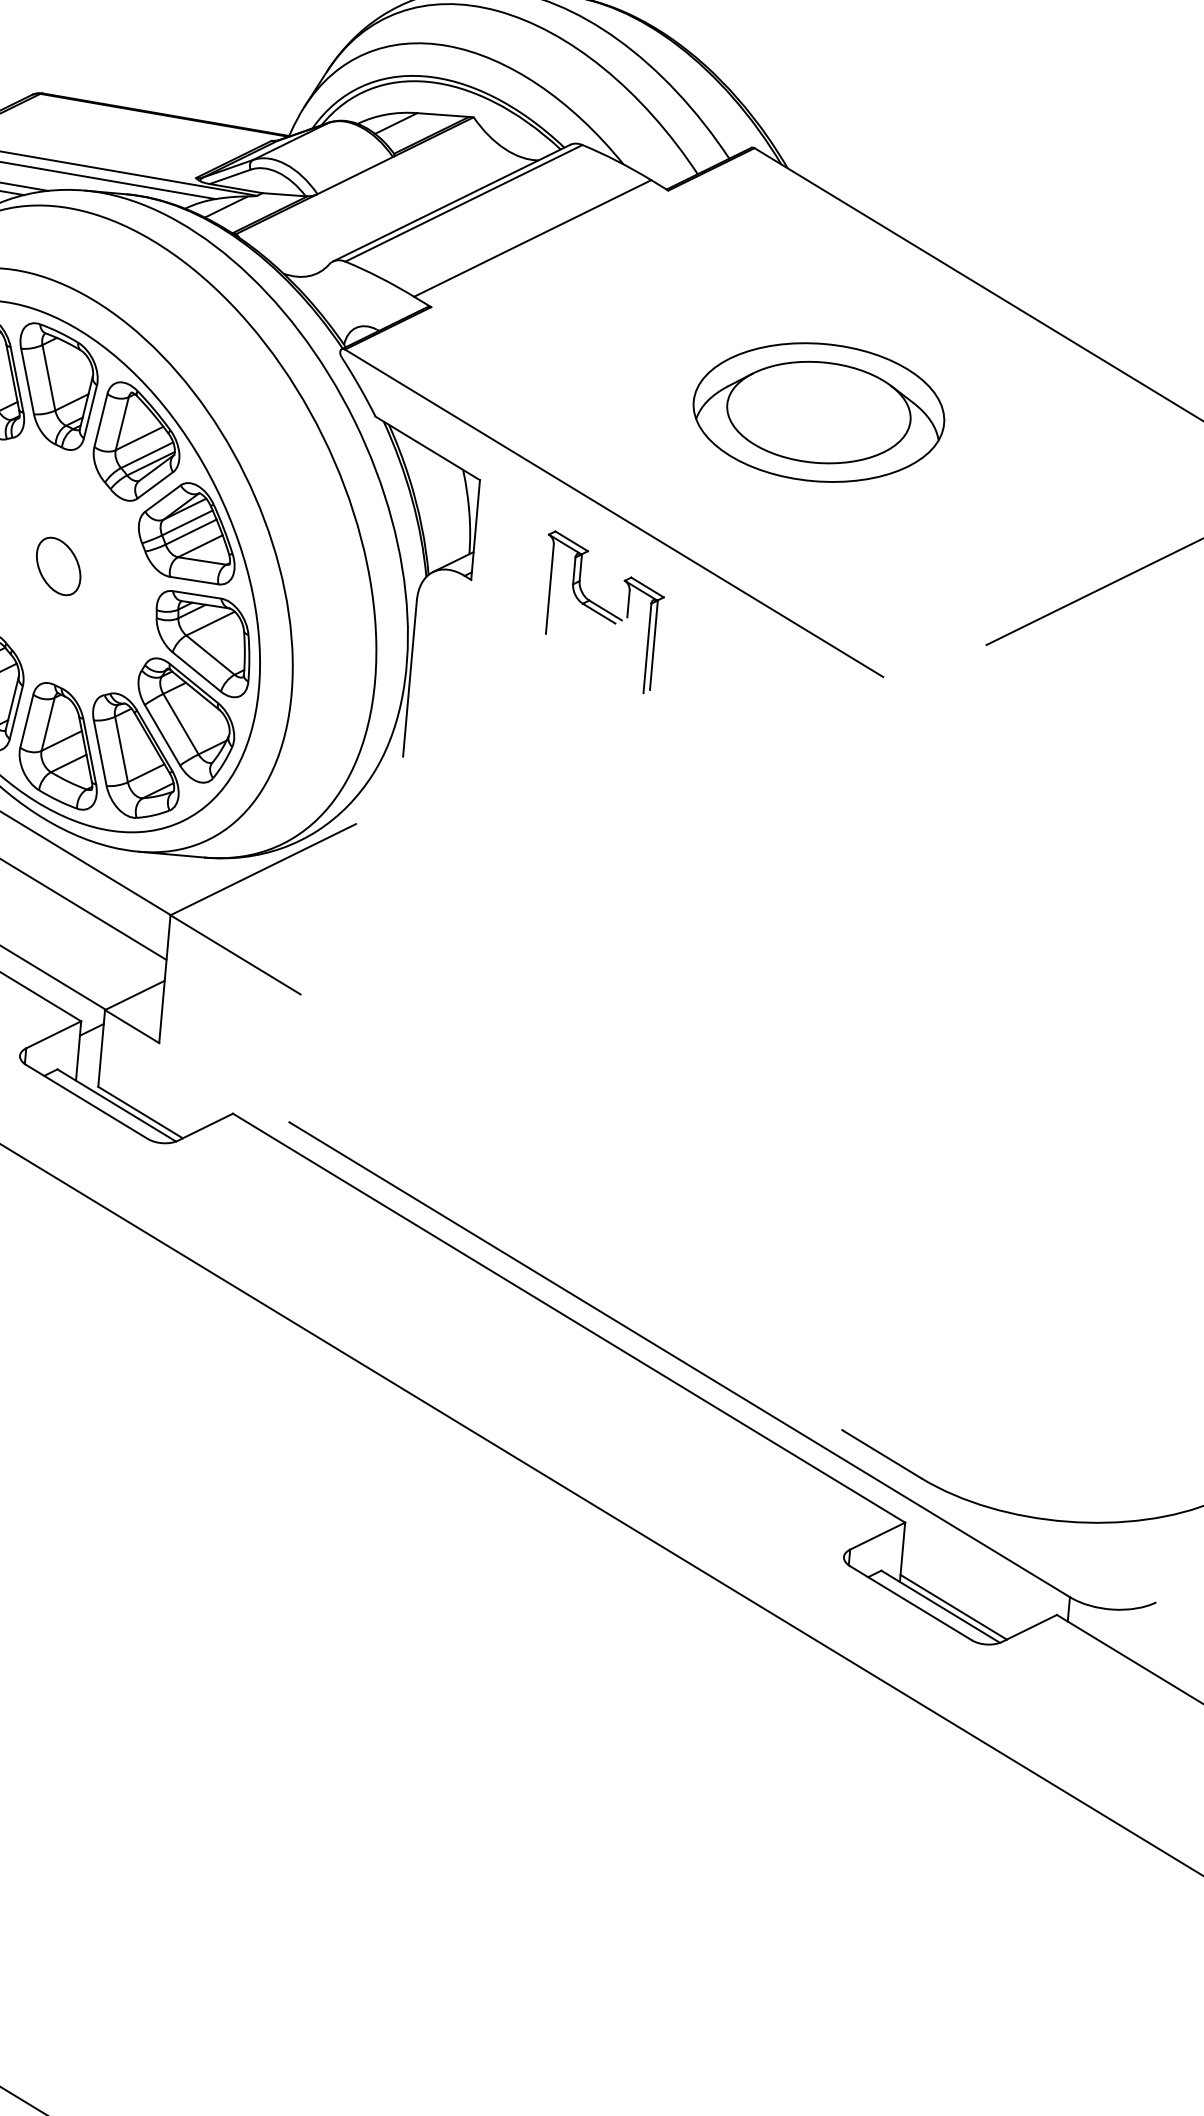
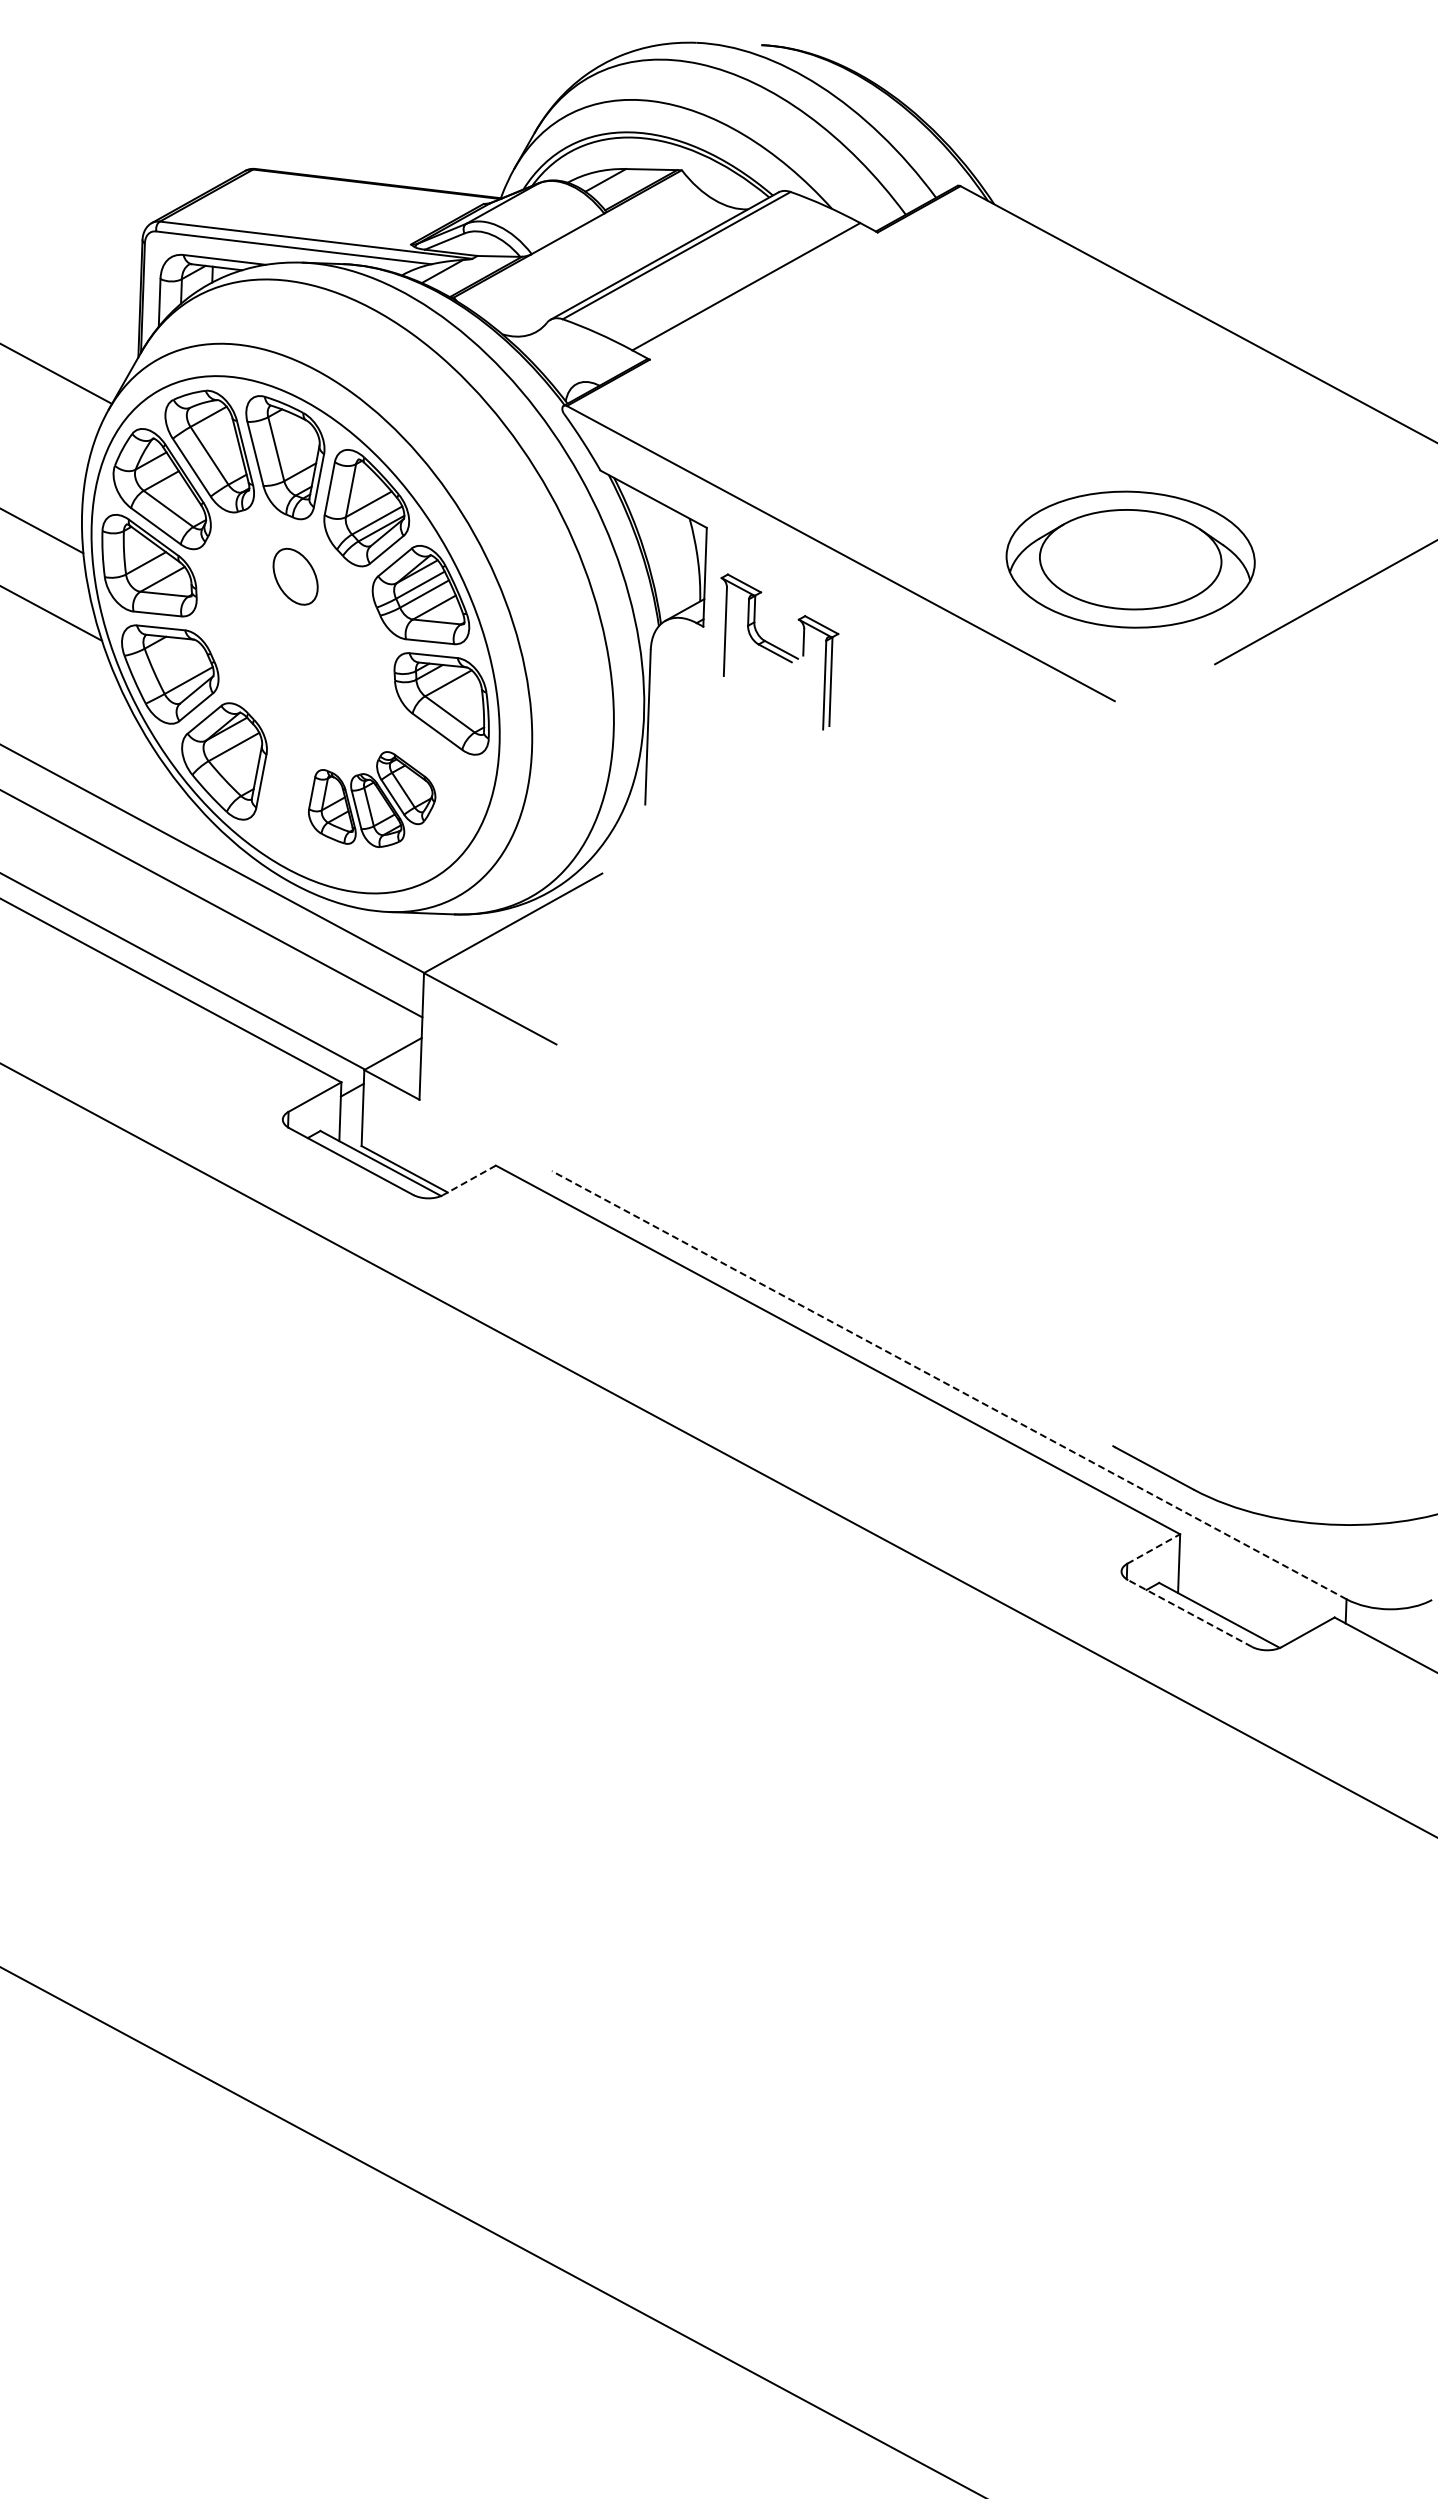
part: (818, 412) -> (1130, 559), moved
part: (58, 566) -> (295, 576), moved
part: (603, 611) -> (779, 651), moved
part: (126, 736) -> (371, 799), size x0.6
line: (205, 1127) -> (469, 1180), solid -> dashed
line: (678, 1358) -> (948, 1384), solid -> dashed
line: (878, 1535) -> (1154, 1548), solid -> dashed
line: (910, 1603) -> (1189, 1613), solid -> dashed
line: (953, 1607) -> (1232, 1615), removed

